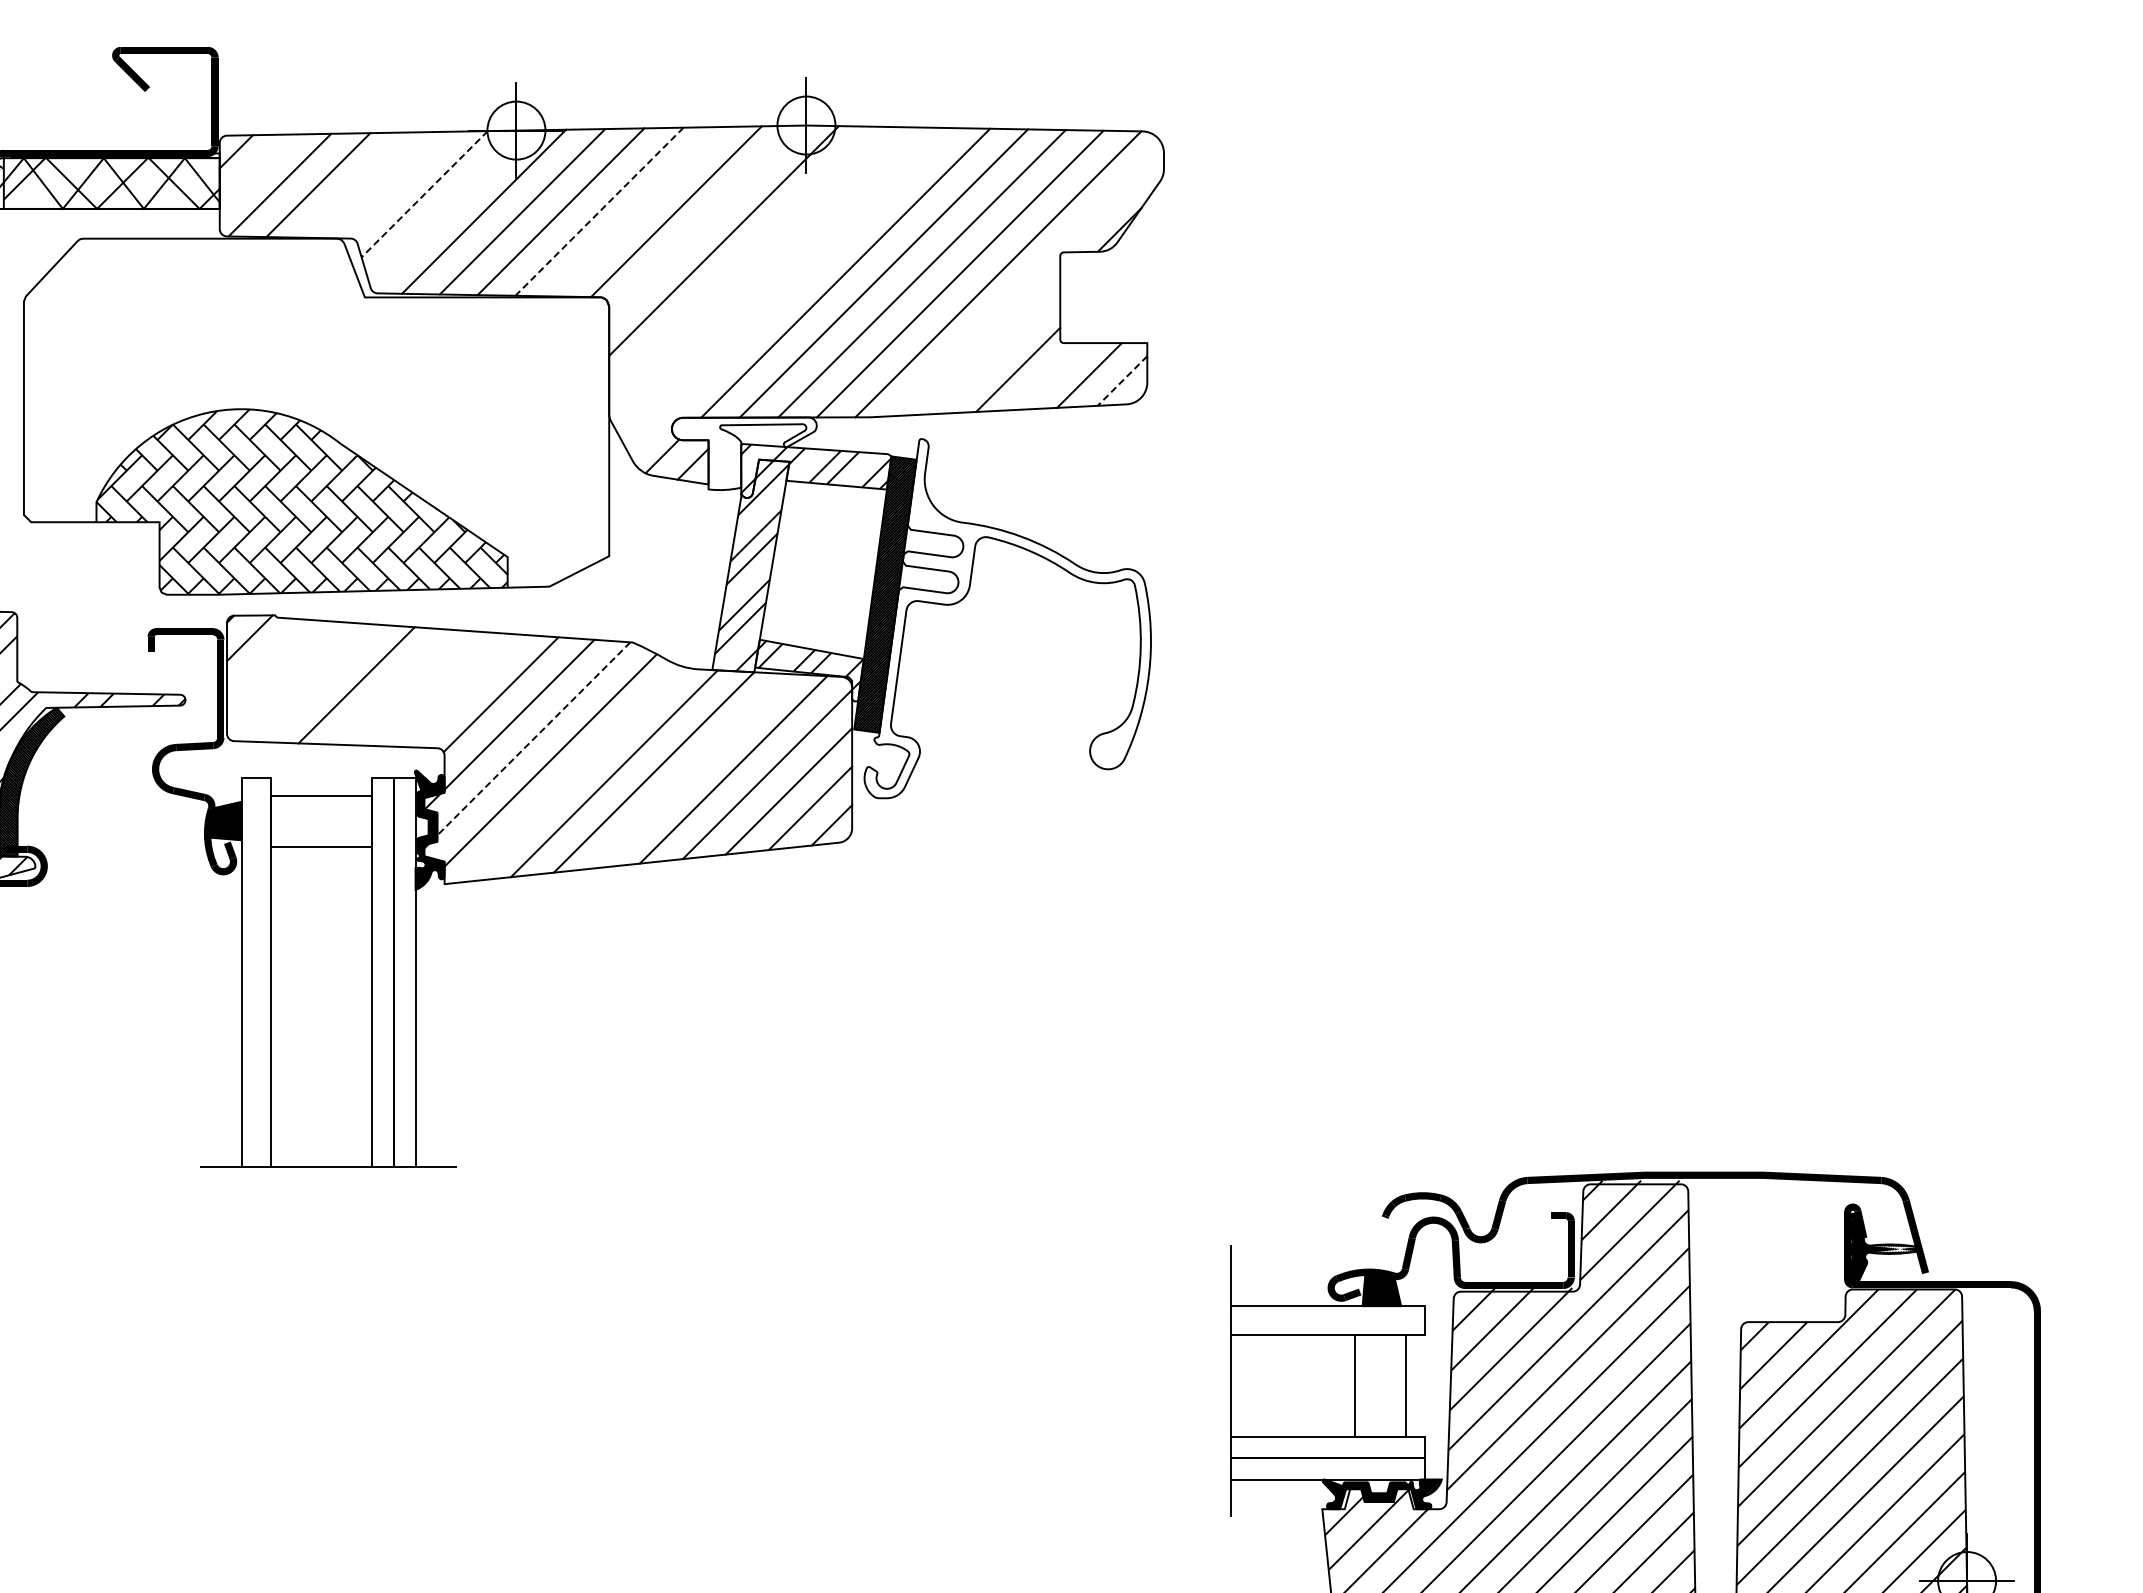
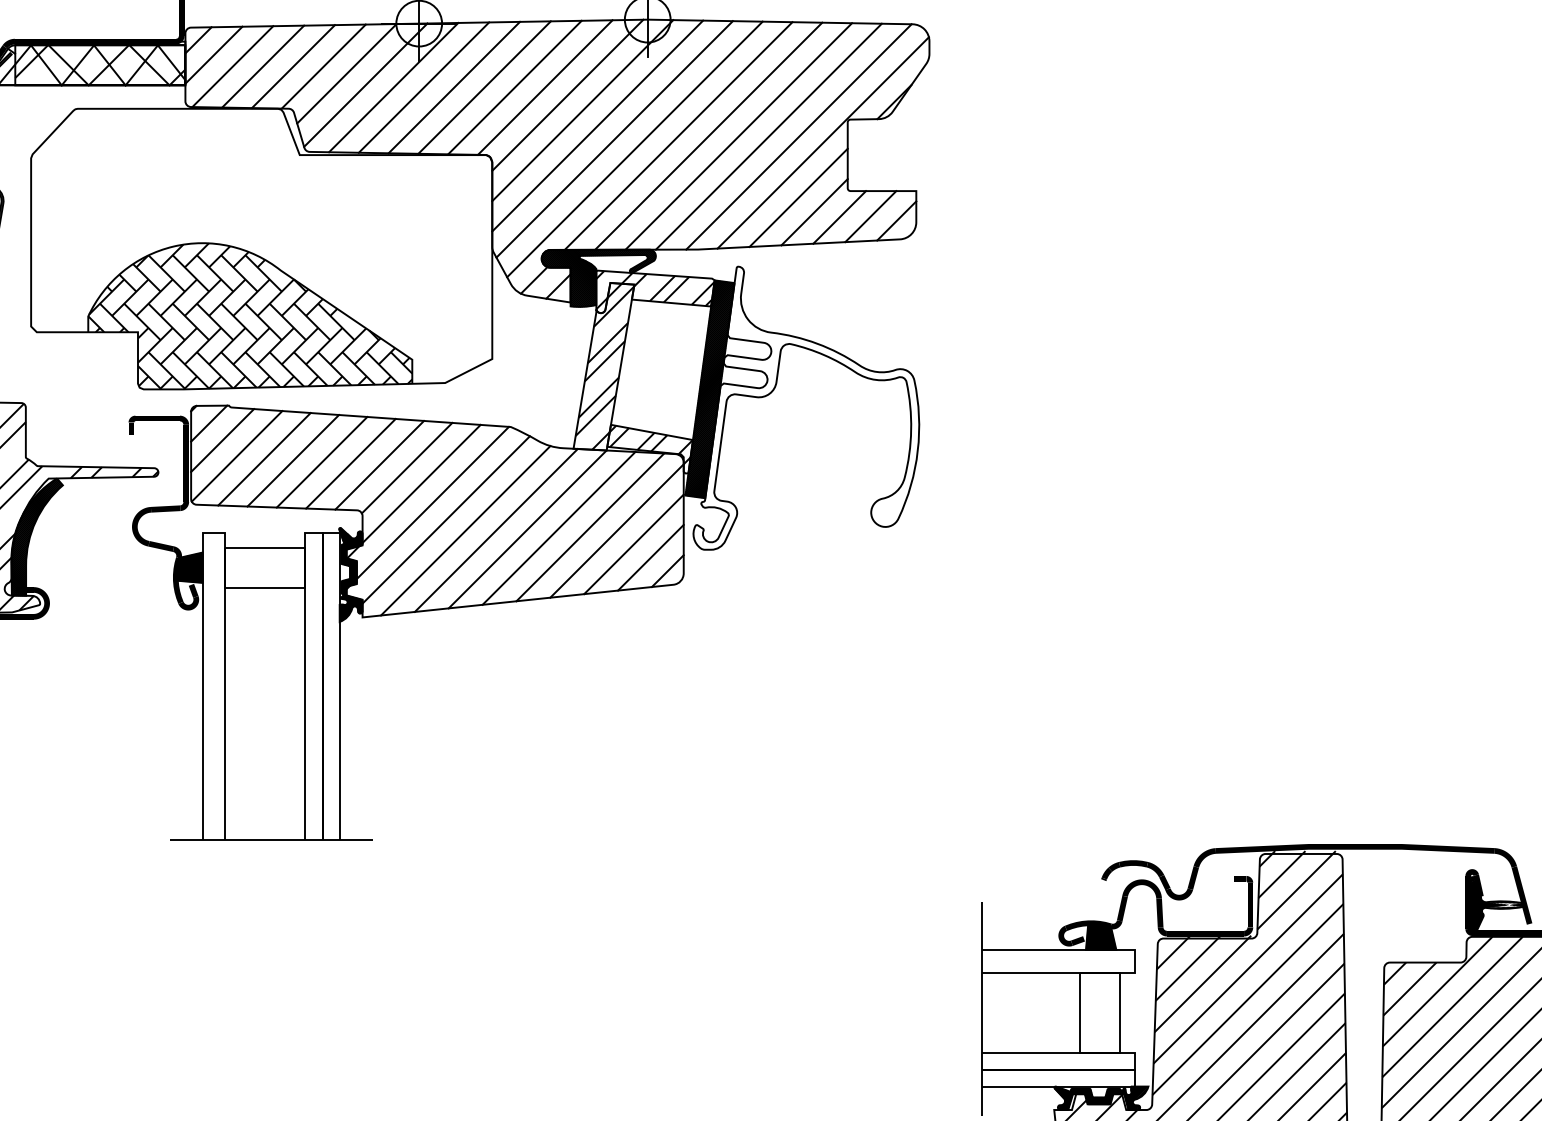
line: (255, 170) -> (213, 55), added
line: (356, 184) -> (293, 66), added
line: (395, 184) -> (323, 66), added
line: (424, 194) -> (346, 73), dashed -> solid
line: (448, 208) -> (365, 85), added
line: (599, 211) -> (484, 87), dashed -> solid
line: (637, 211) -> (514, 87), added
line: (704, 221) -> (567, 95), added
line: (742, 260) -> (597, 126), added
line: (764, 277) -> (614, 139), added
line: (1029, 281) -> (823, 142), added
line: (790, 290) -> (635, 149), added
line: (997, 351) -> (798, 197), added
line: (1049, 376) -> (839, 217), added
line: (1122, 381) -> (896, 221), dashed -> solid
hatch: (743, 453) -> (598, 278), added
line: (266, 659) -> (222, 440), added
line: (284, 679) -> (236, 456), added
line: (319, 683) -> (264, 459), added
line: (392, 686) -> (321, 461), added
line: (429, 688) -> (350, 463), added
line: (466, 690) -> (379, 464), added
line: (533, 738) -> (432, 502), dashed -> solid
line: (693, 771) -> (558, 528), added
line: (575, 773) -> (465, 530), added

